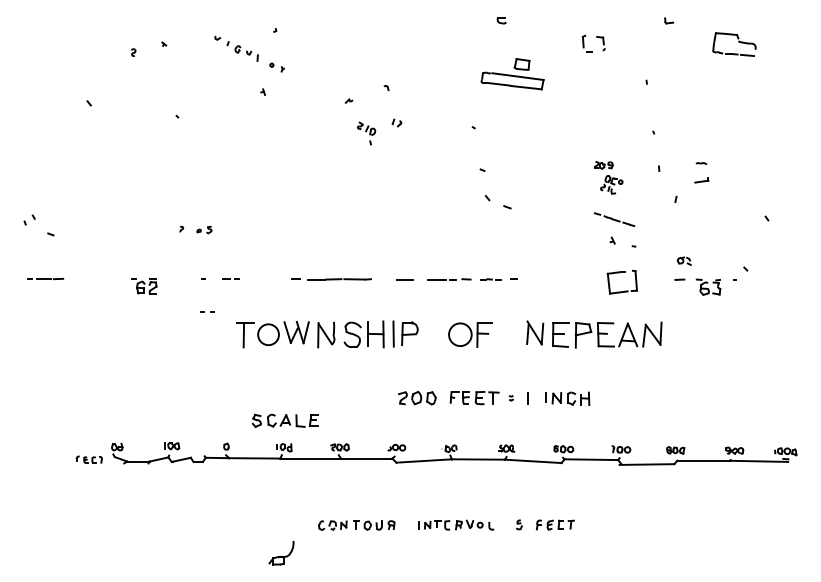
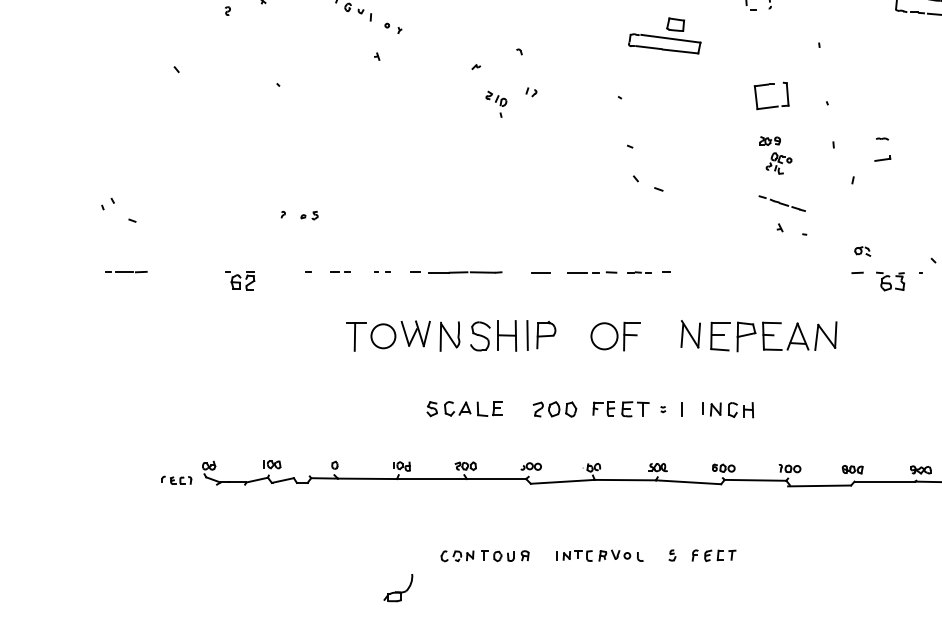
part: (619, 273) -> (768, 85), moved
line: (204, 311) -> (378, 271), moved
part: (284, 420) -> (464, 408), moved

